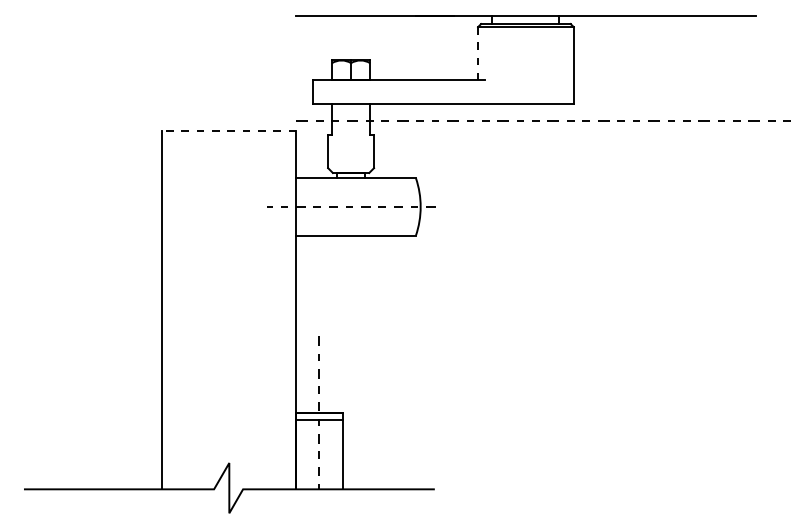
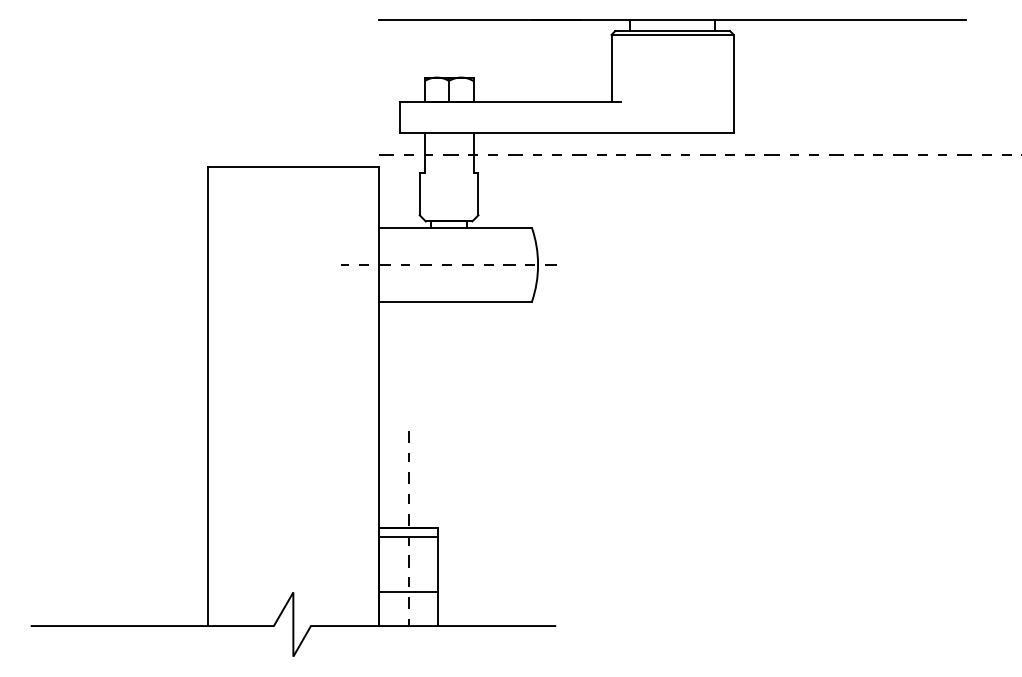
line: (478, 53) -> (612, 68), dashed -> solid
line: (229, 130) -> (293, 167), dashed -> solid
line: (319, 462) -> (408, 591), added

